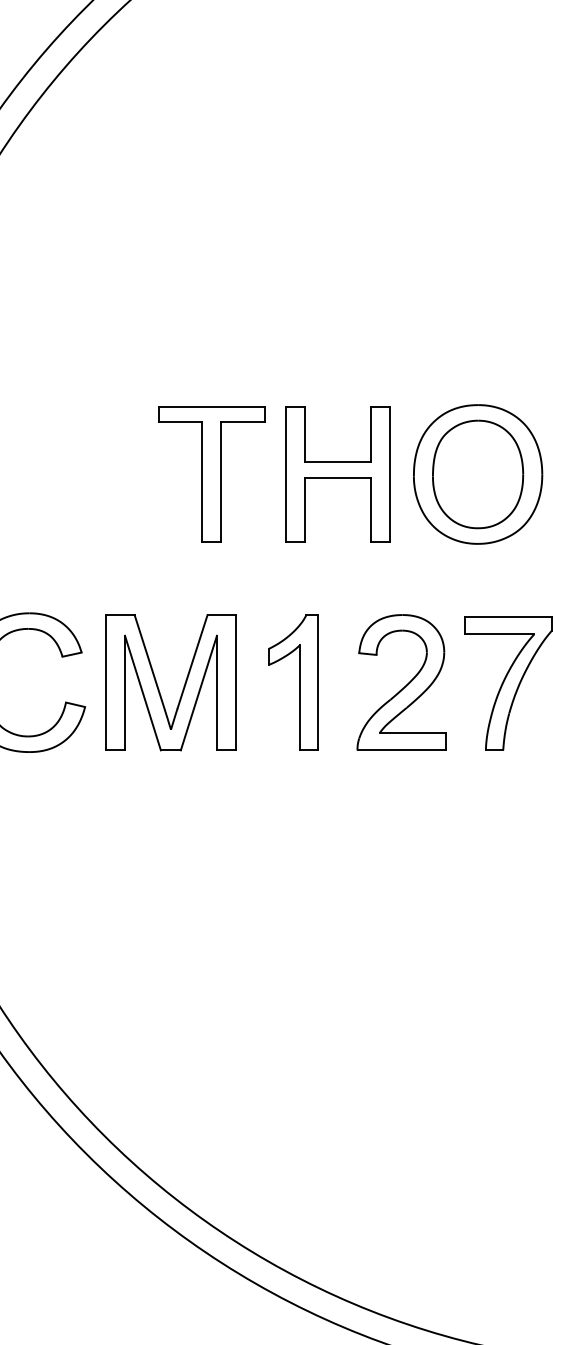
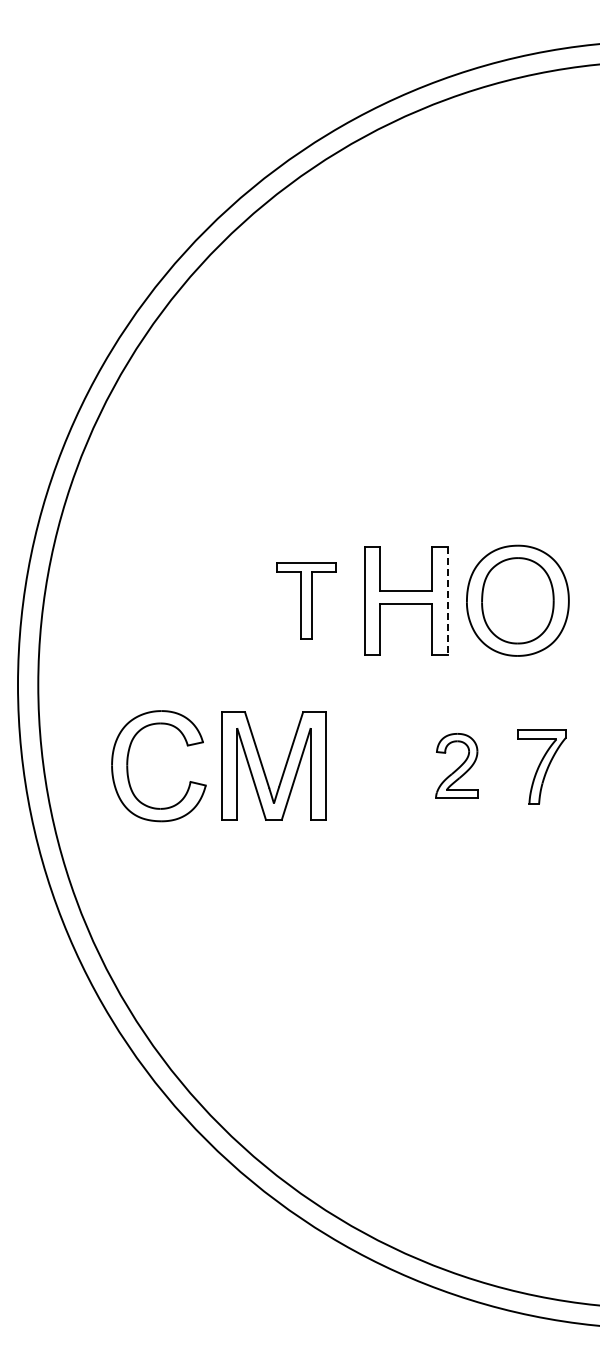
part: (210, 474) -> (305, 600), size x0.7
line: (389, 474) -> (447, 600), solid -> dashed
part: (292, 681) -> (370, 765), removed
part: (400, 681) -> (456, 765), size x0.6
part: (507, 683) -> (541, 766), size x0.7

